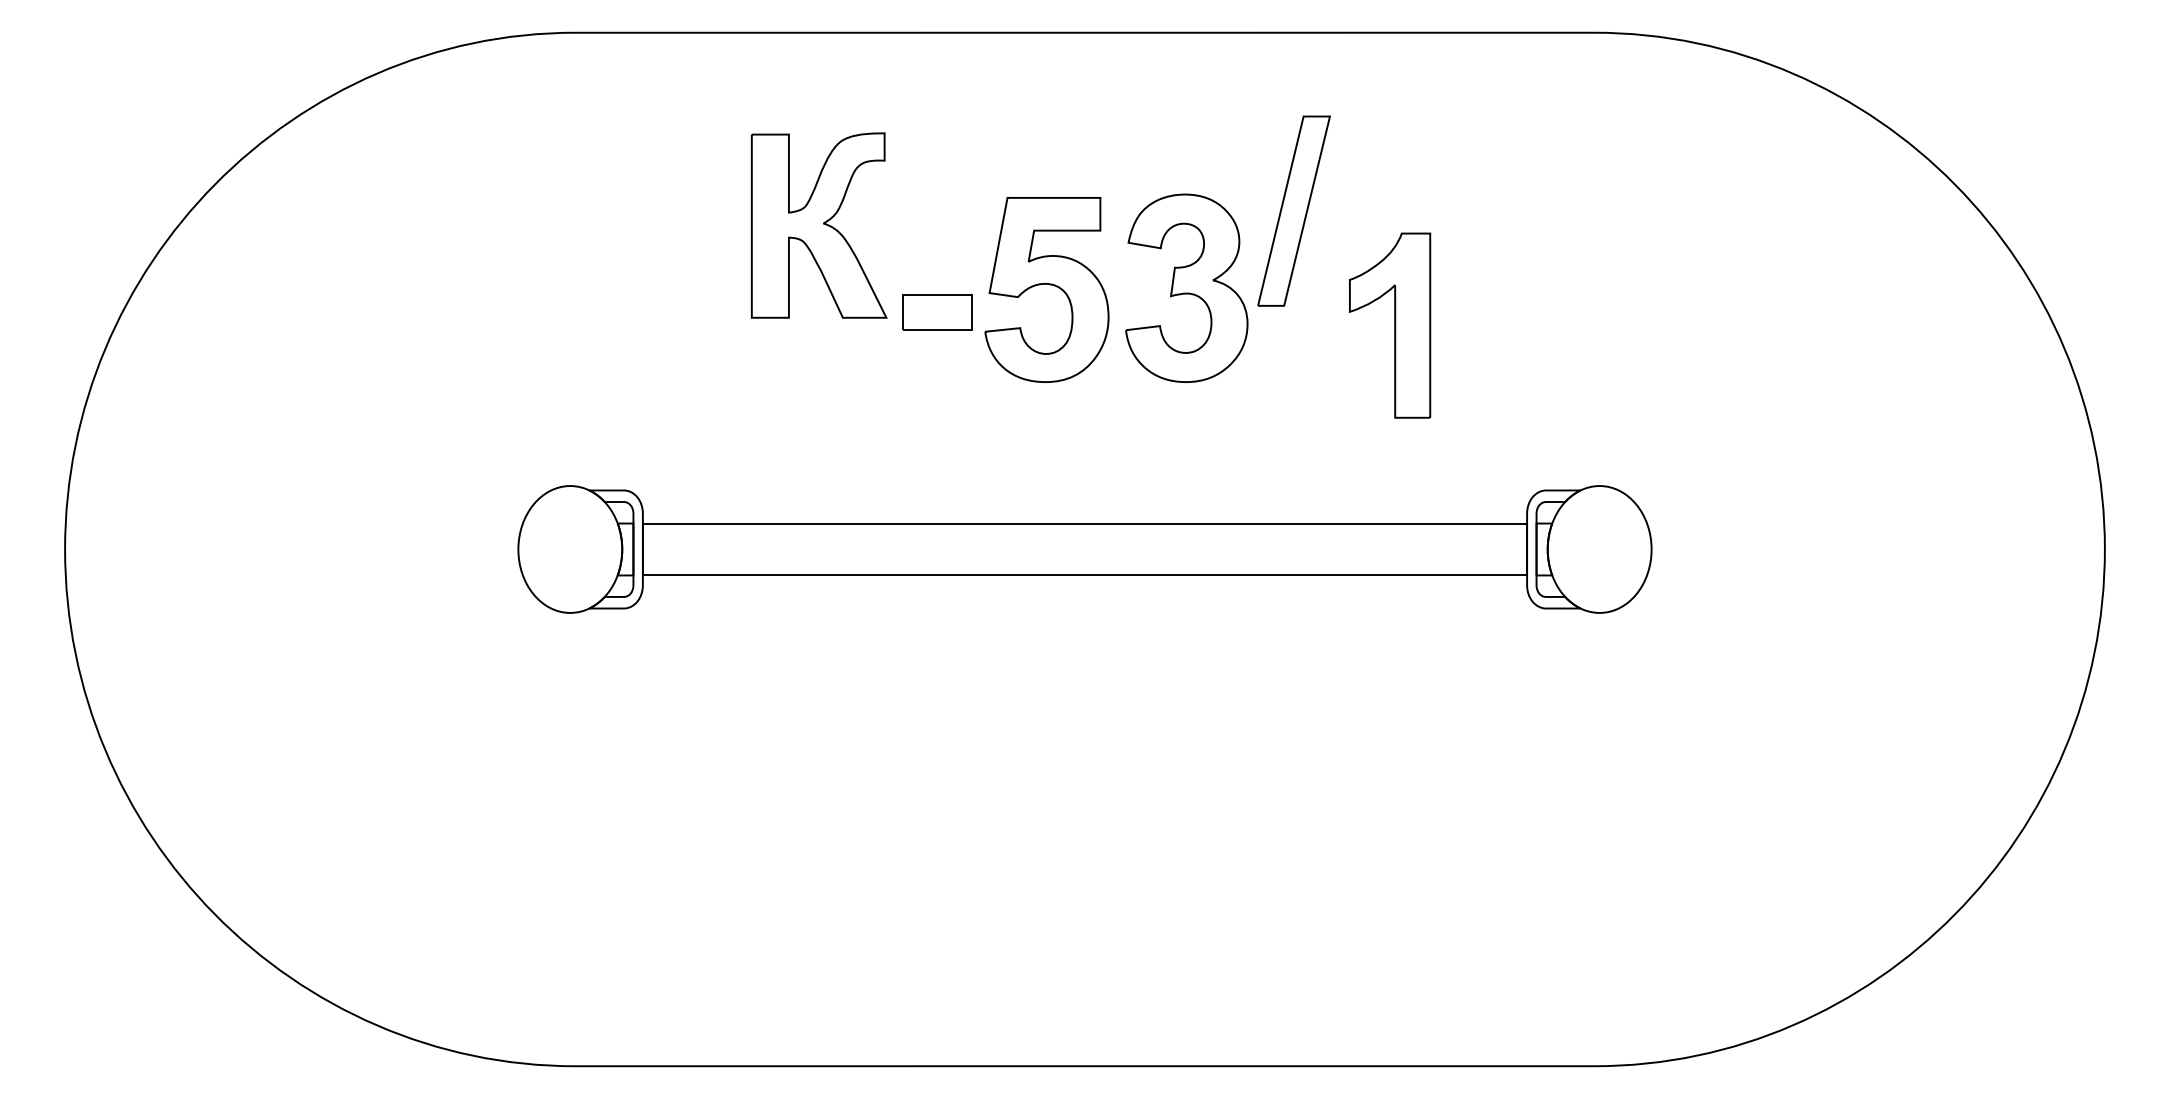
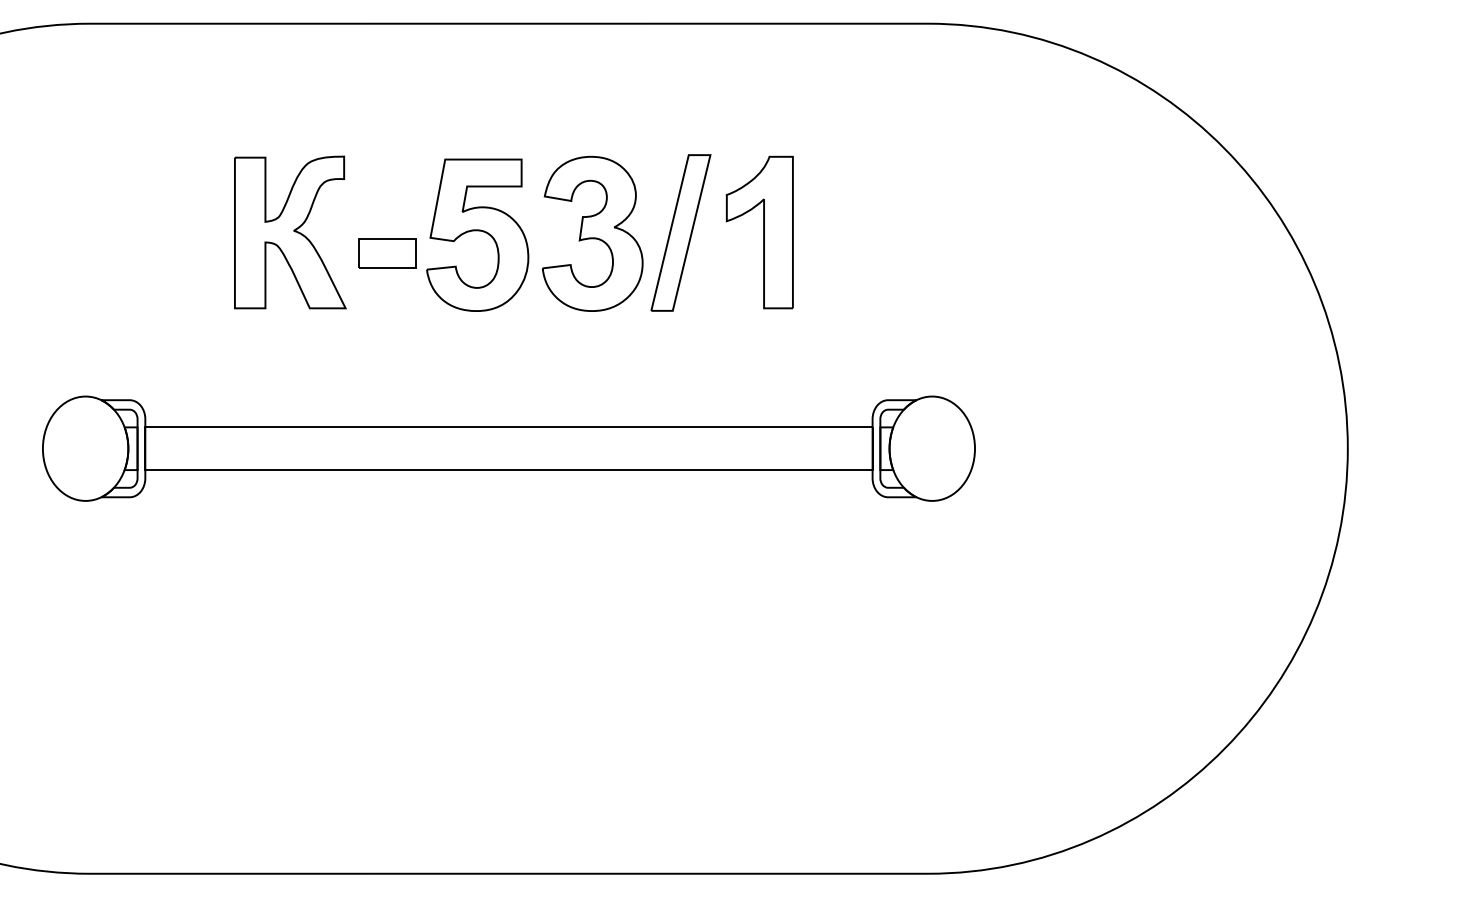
part: (1293, 210) -> (680, 232), moved
part: (818, 225) -> (289, 232), moved
part: (1390, 325) -> (760, 232), moved

